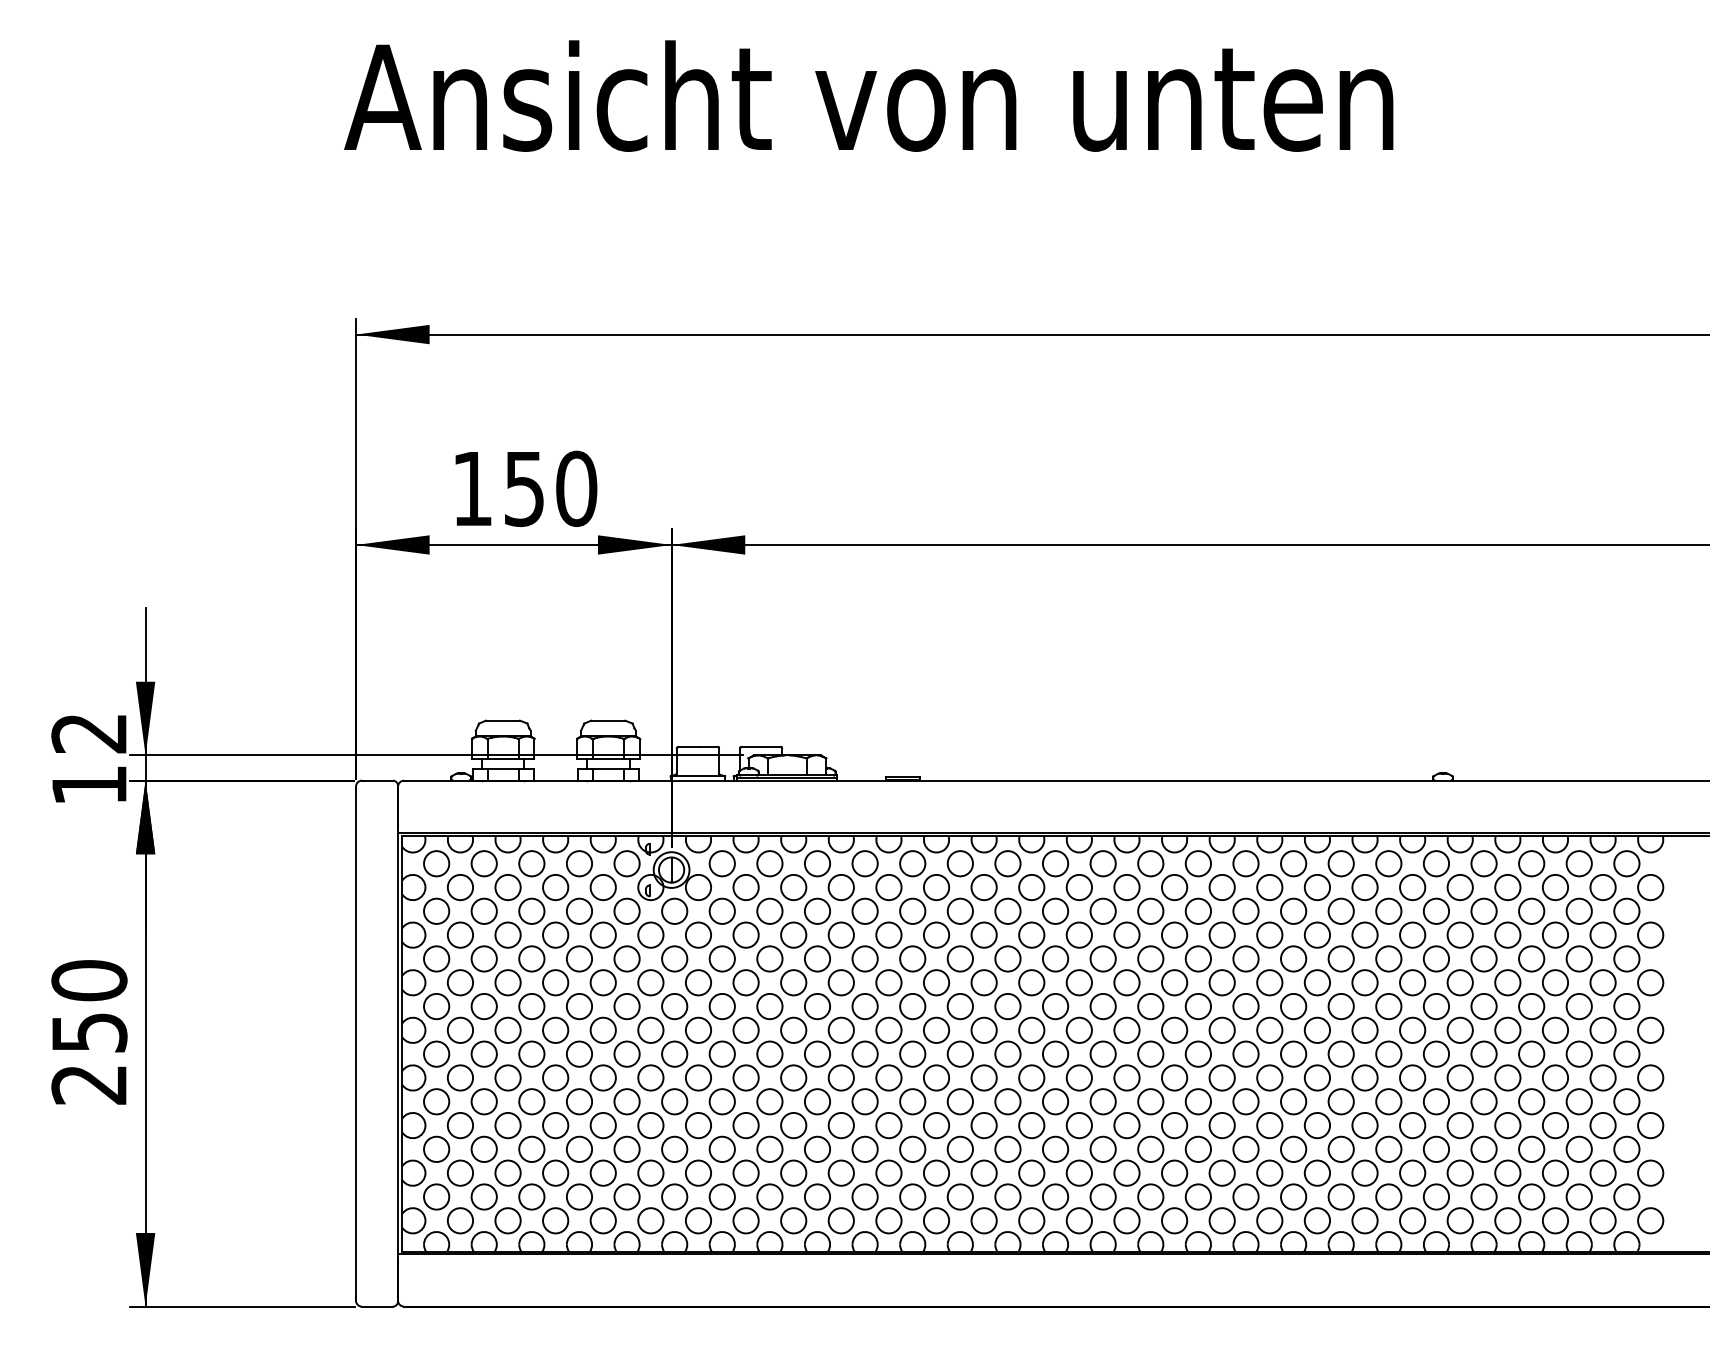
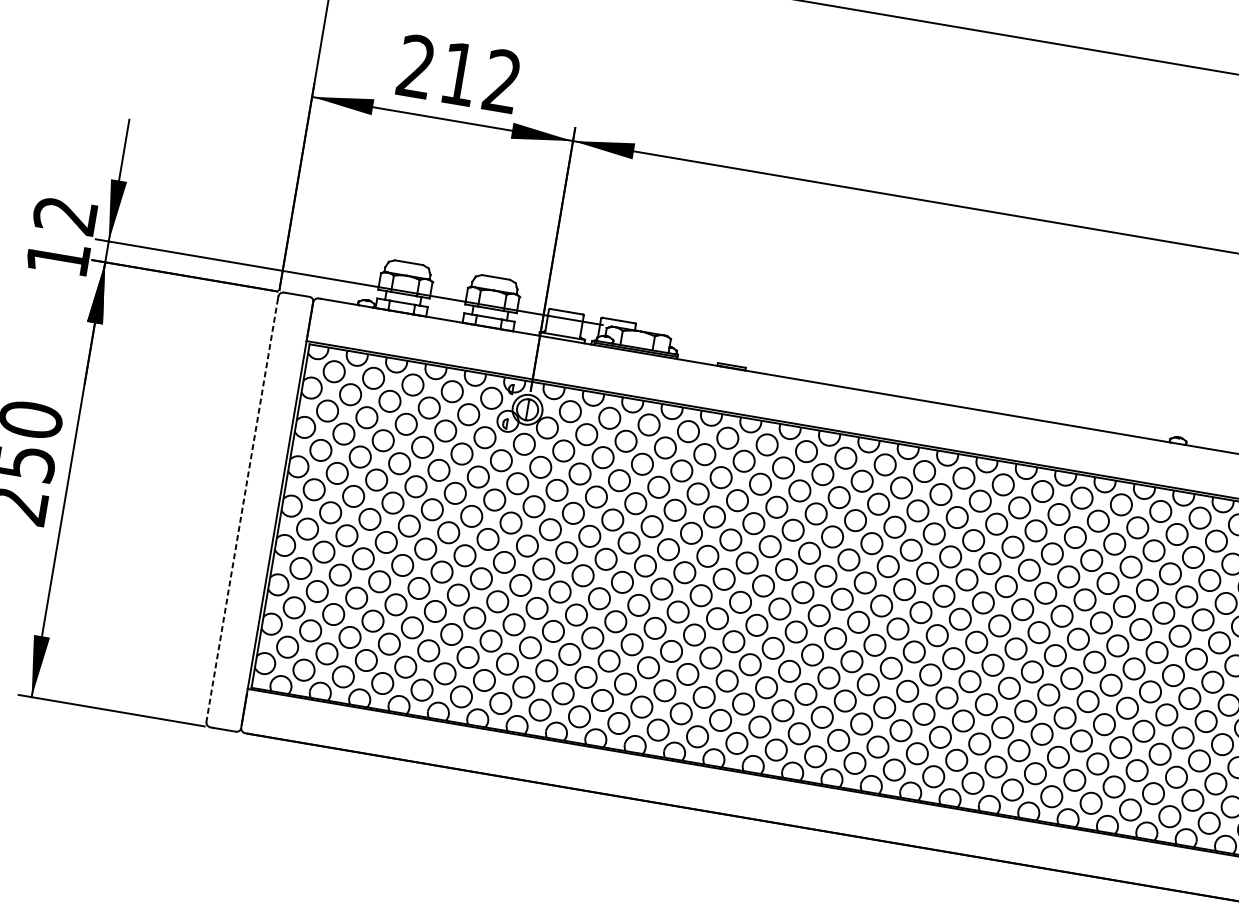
text: (524, 488) -> (459, 73), 150 -> 212
line: (355, 1043) -> (242, 508), solid -> dashed

